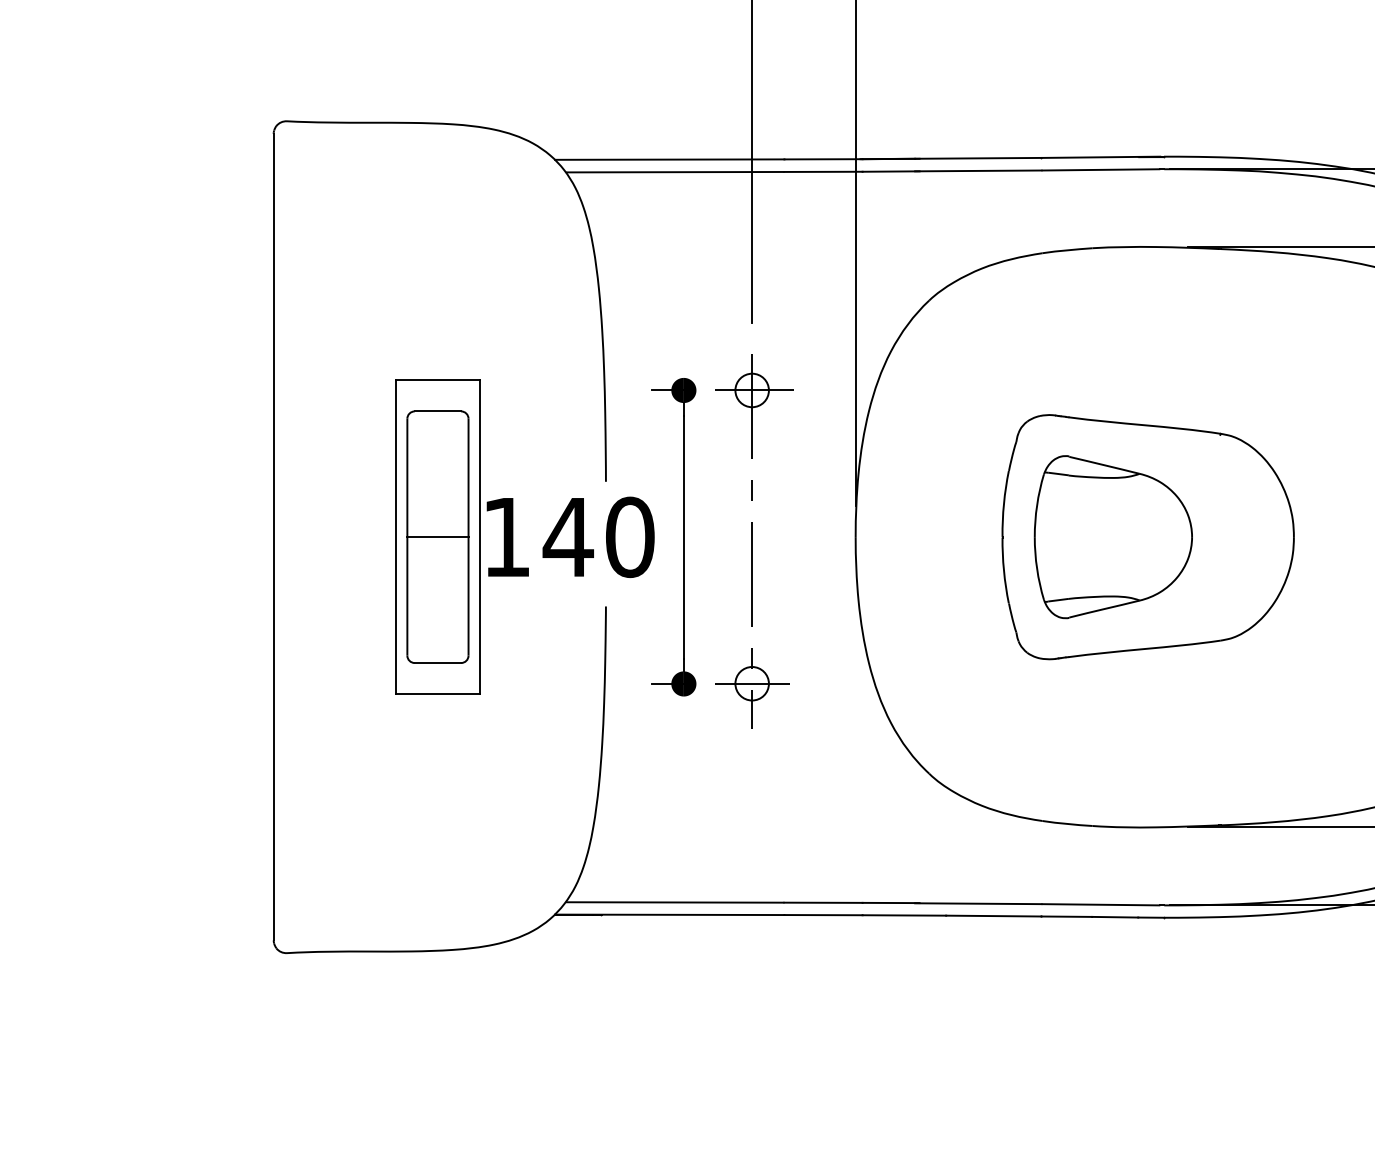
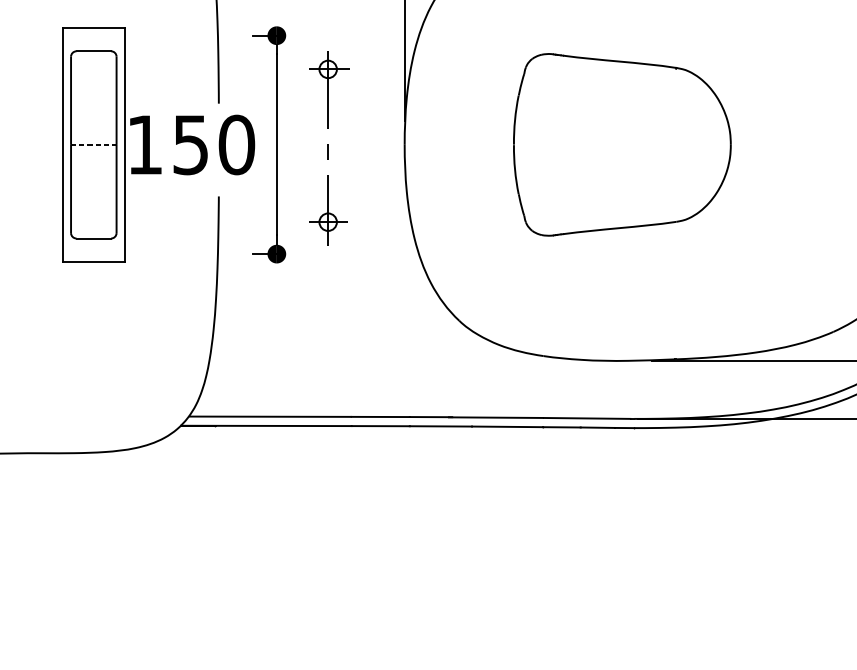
line: (437, 537) -> (93, 145), solid -> dashed
part: (1112, 537) -> (595, 145), removed
text: (567, 538) -> (190, 145), 140 -> 150
part: (754, 541) -> (329, 148), size x0.7

